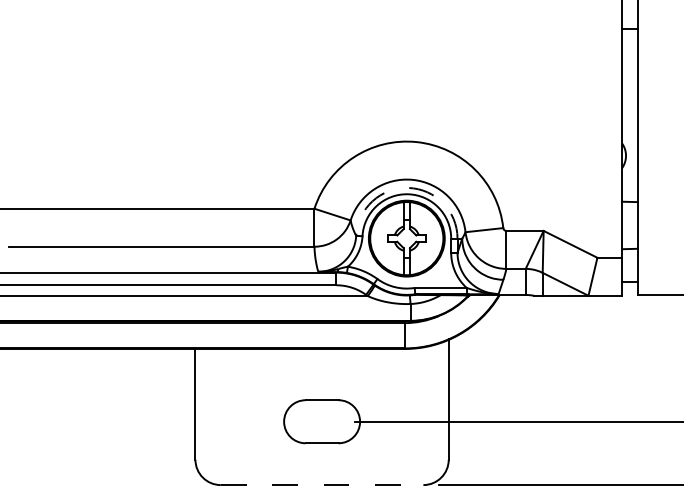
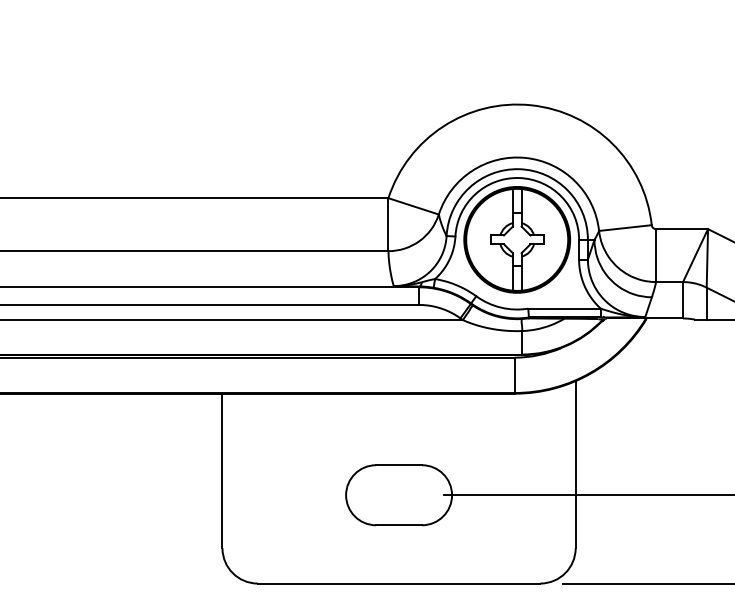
arc: (408, 187) -> (519, 168), dashed -> solid
line: (322, 485) -> (399, 584), dashed -> solid

